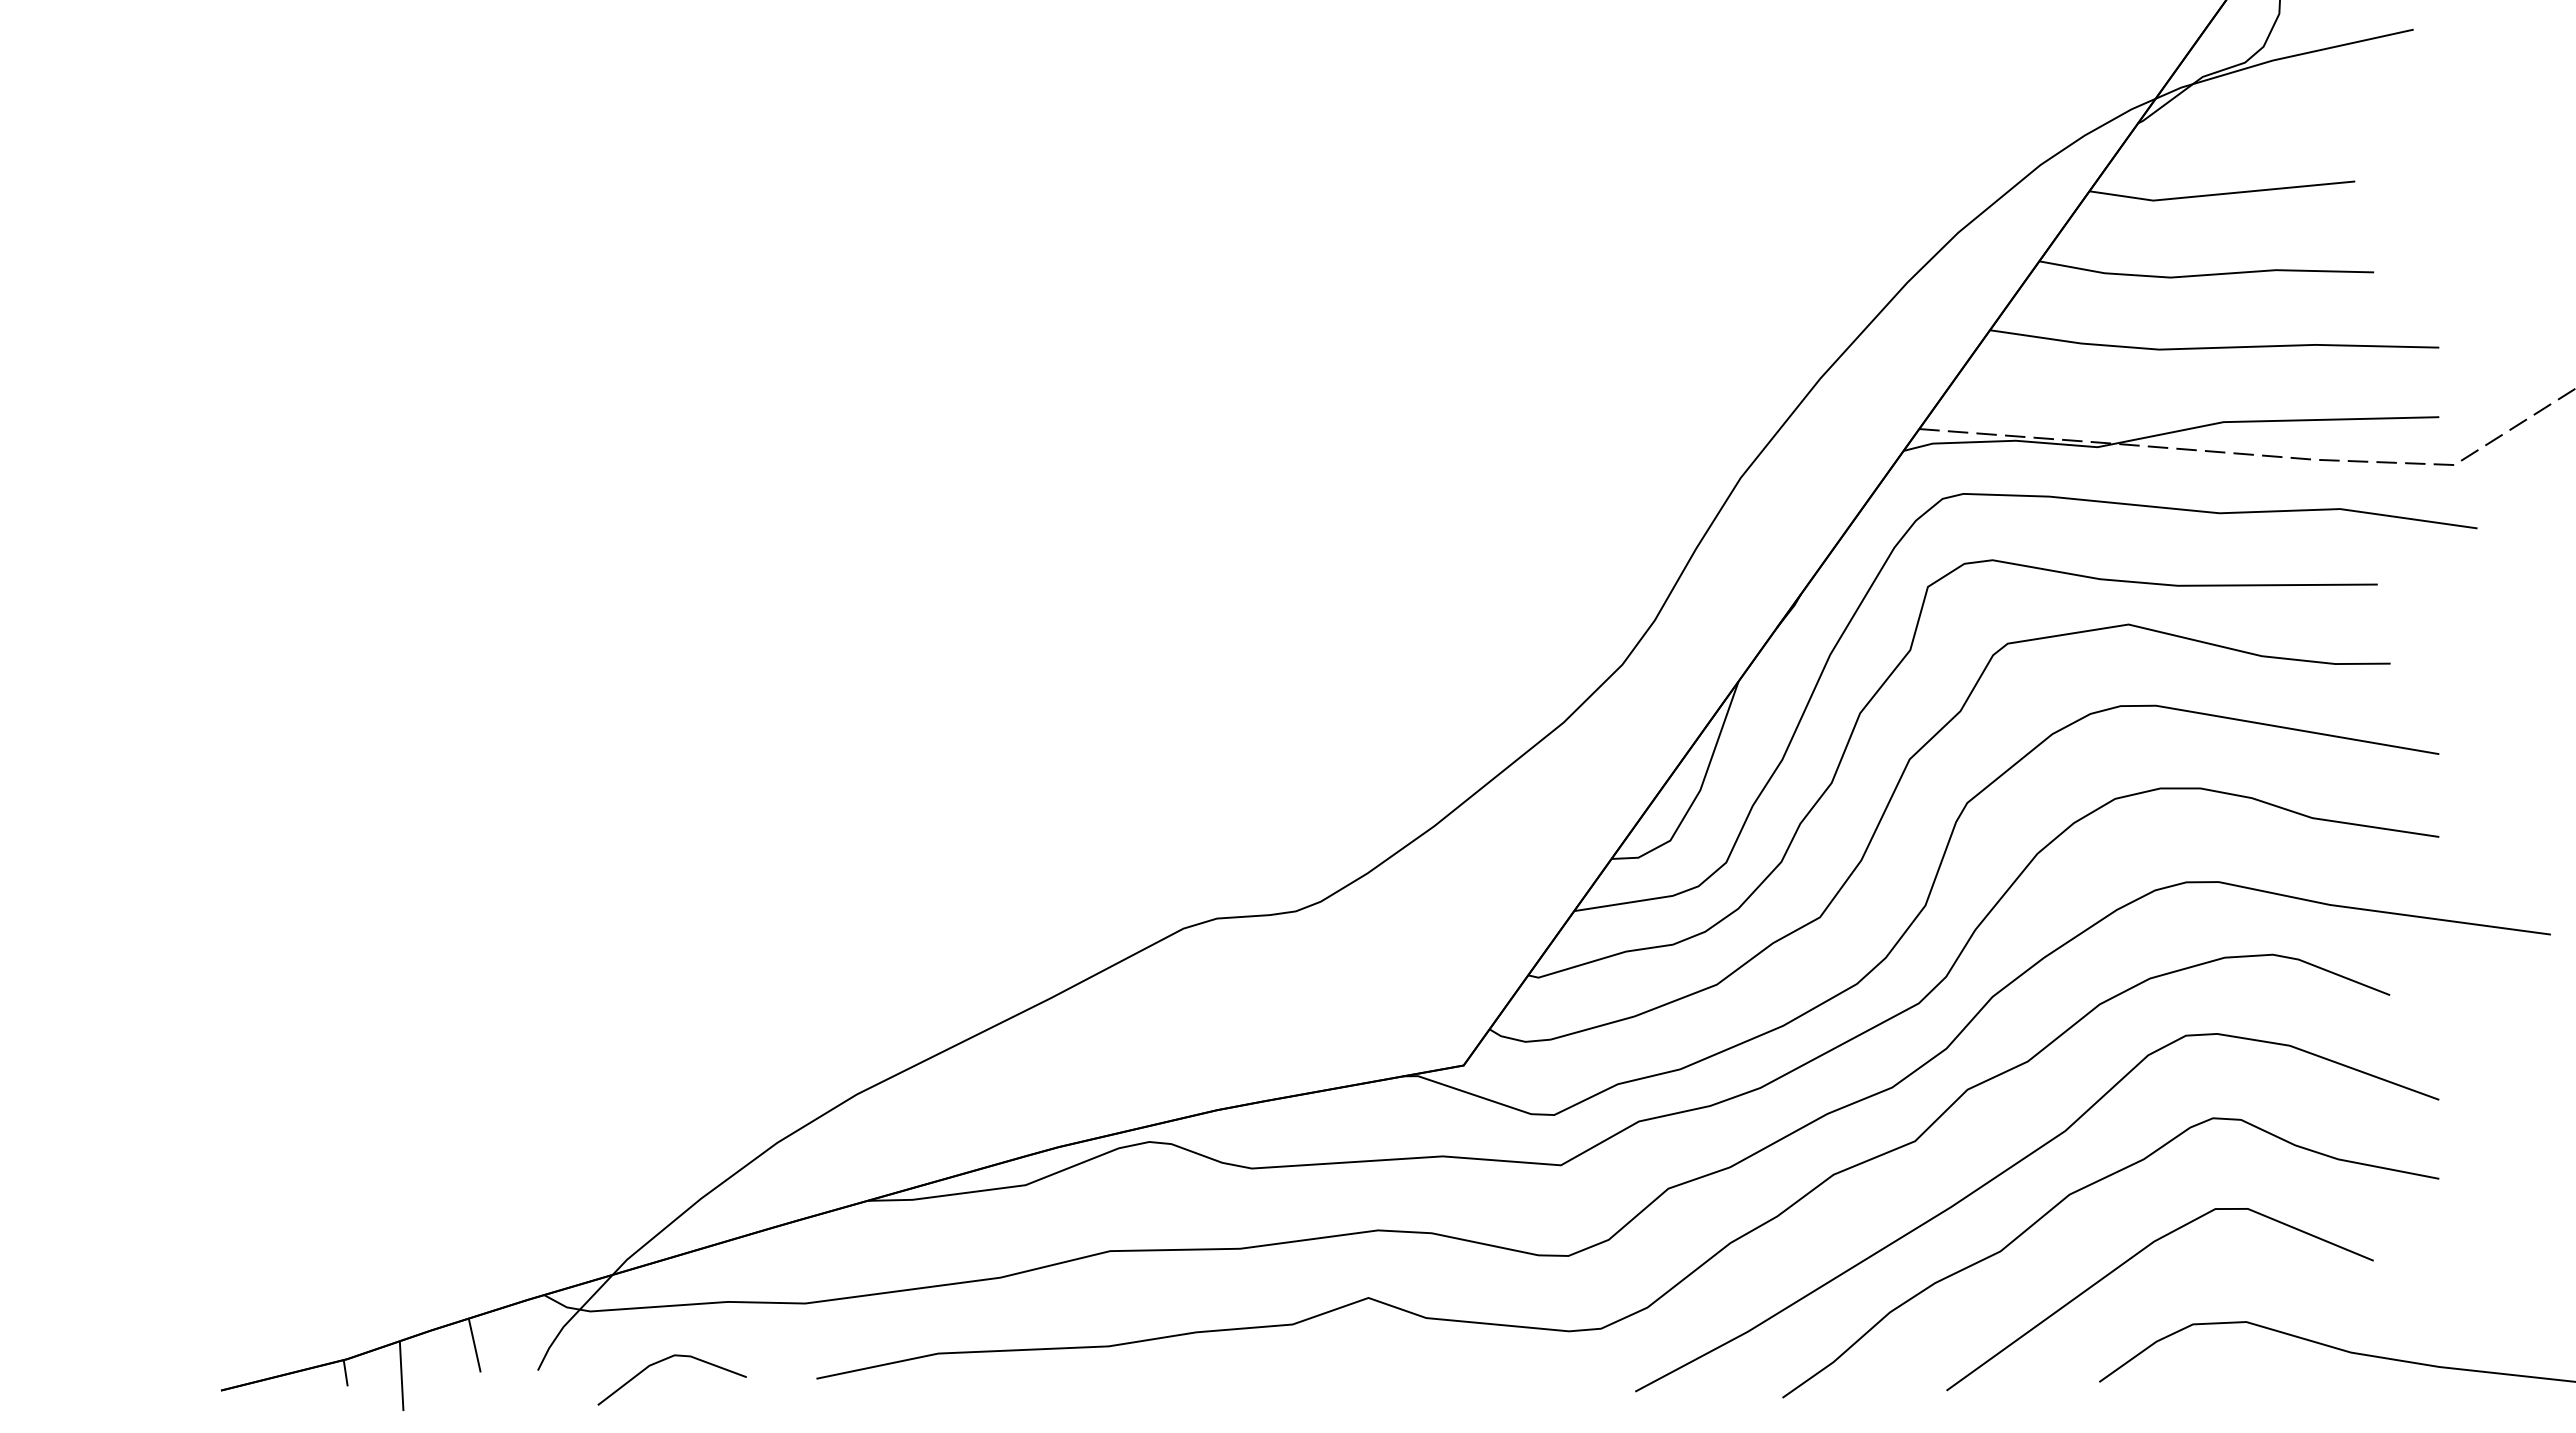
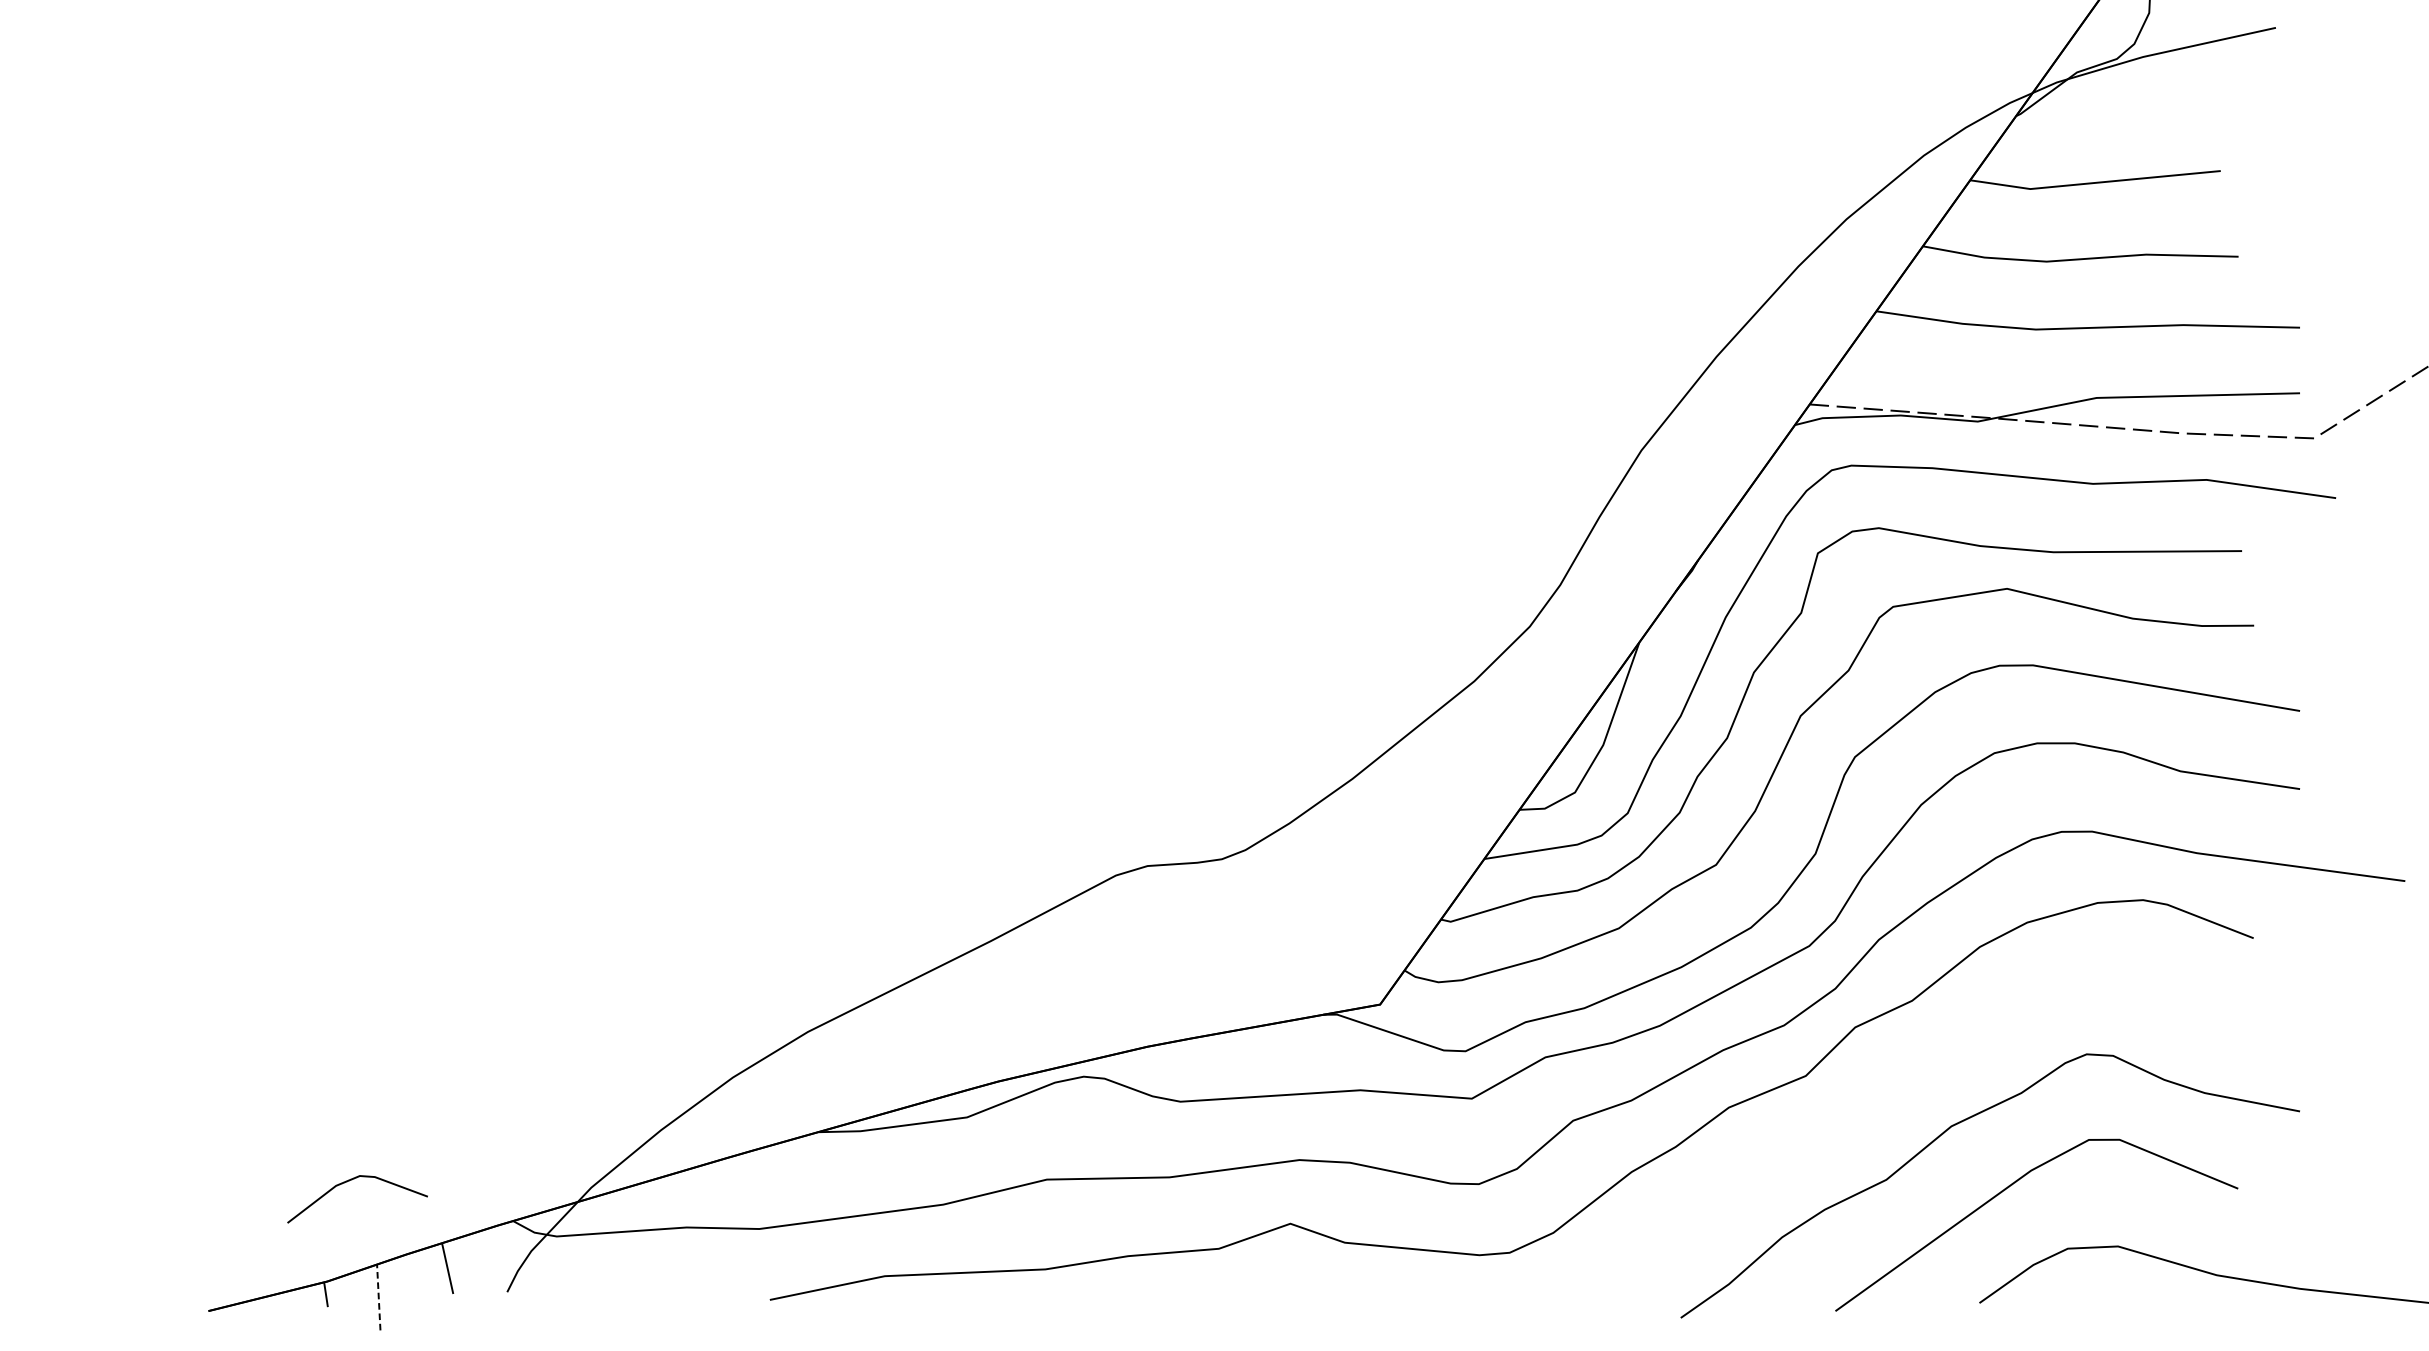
curve: (2009, 1169) -> (1894, 1102), removed
line: (665, 1360) -> (351, 1180), moved
line: (401, 1375) -> (378, 1296), solid -> dashed

